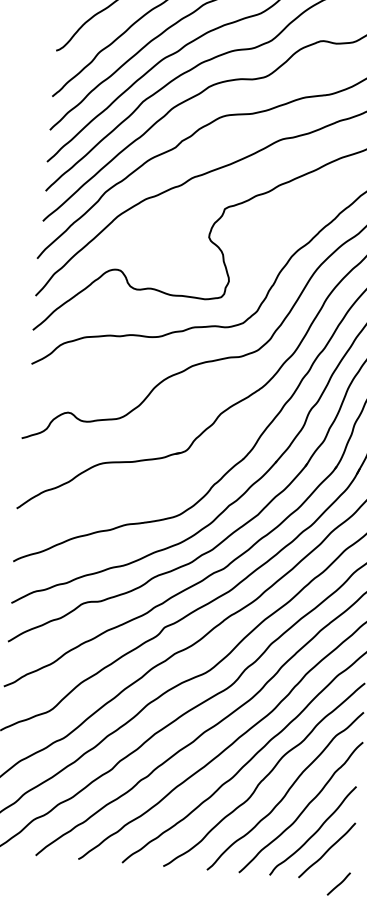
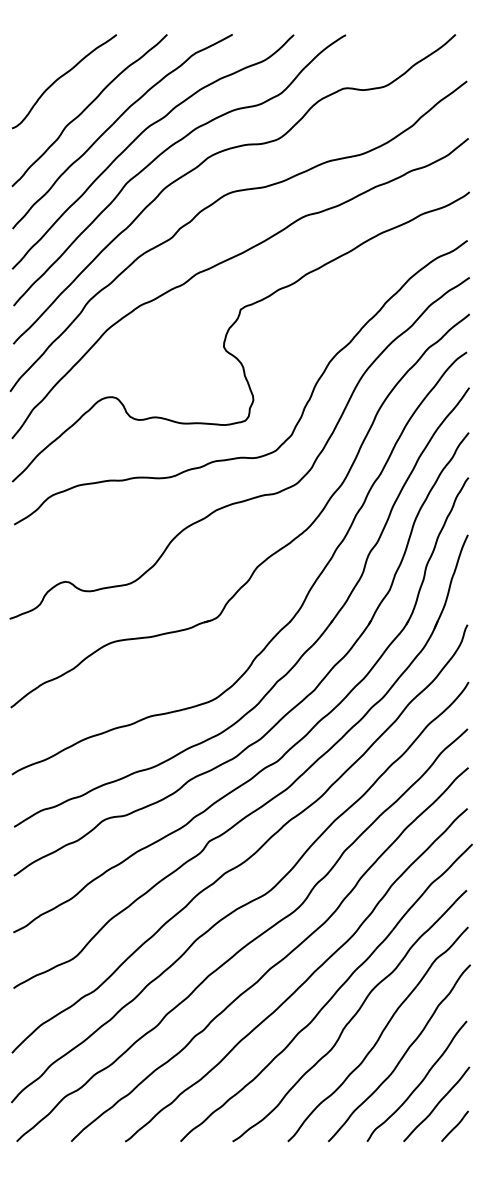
curve: (339, 883) -> (455, 1125), moved

